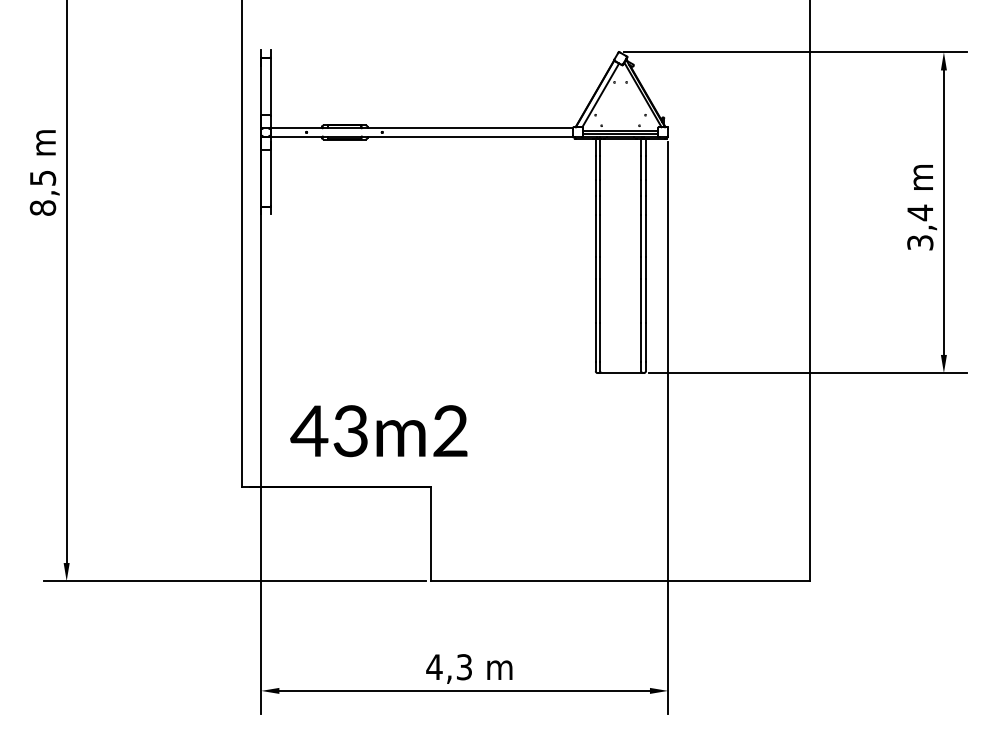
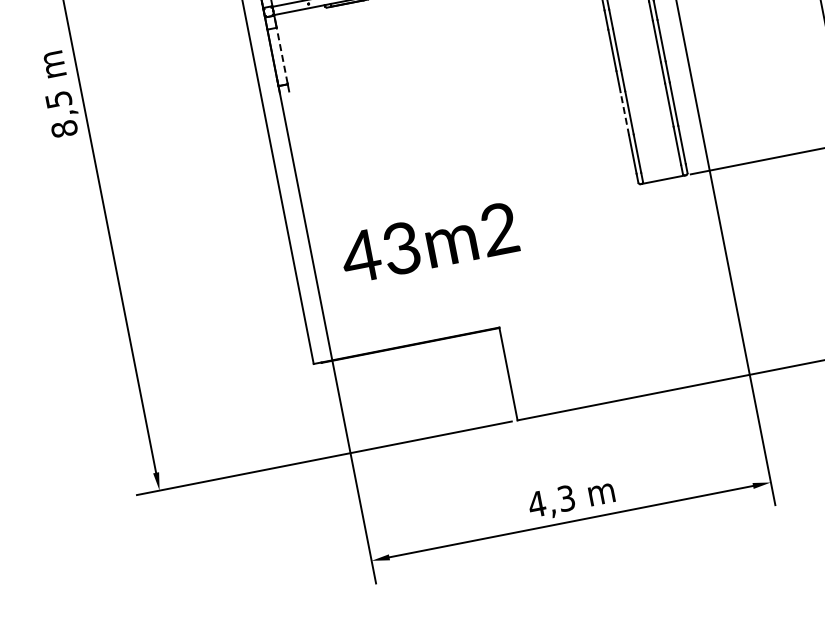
line: (270, 177) -> (281, 55), solid -> dashed
line: (595, 300) -> (624, 113), solid -> dashed
text: (378, 431) -> (428, 243), moved

